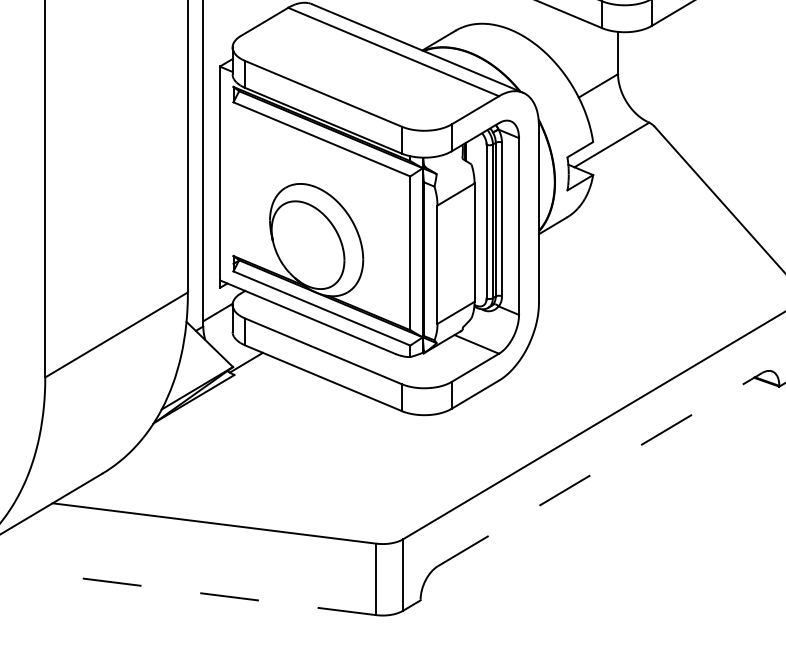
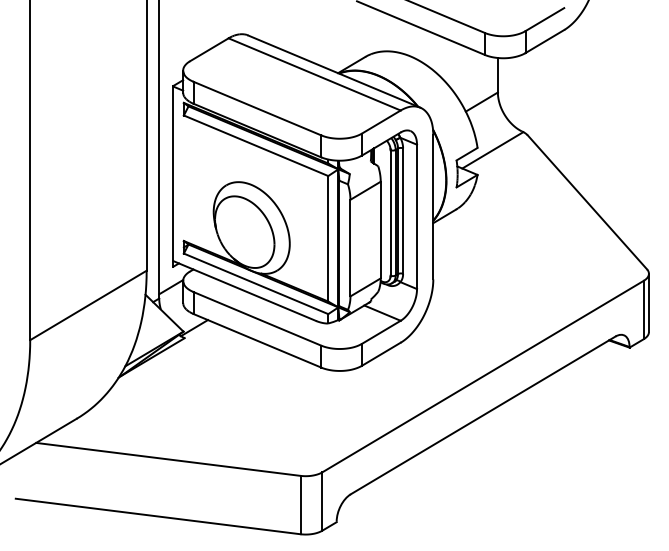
line: (600, 469) -> (483, 415), dashed -> solid
line: (201, 593) -> (157, 516), dashed -> solid

